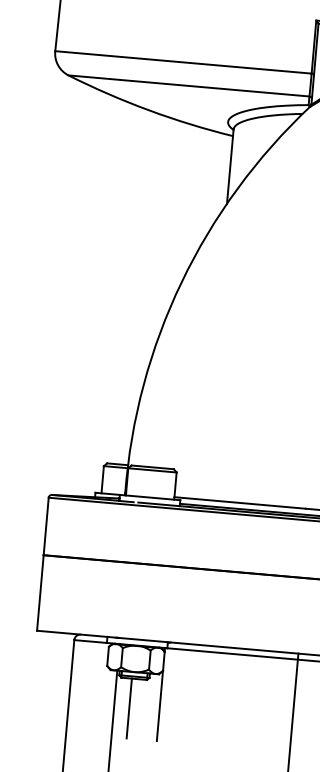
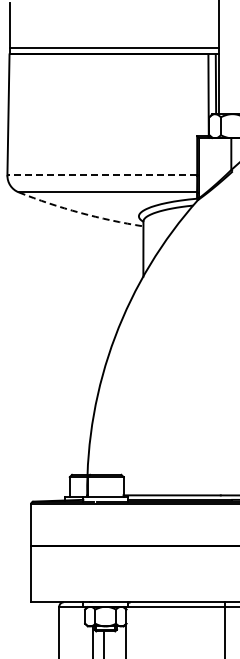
line: (183, 62) -> (102, 175), solid -> dashed
arc: (149, 109) -> (80, 212), solid -> dashed

